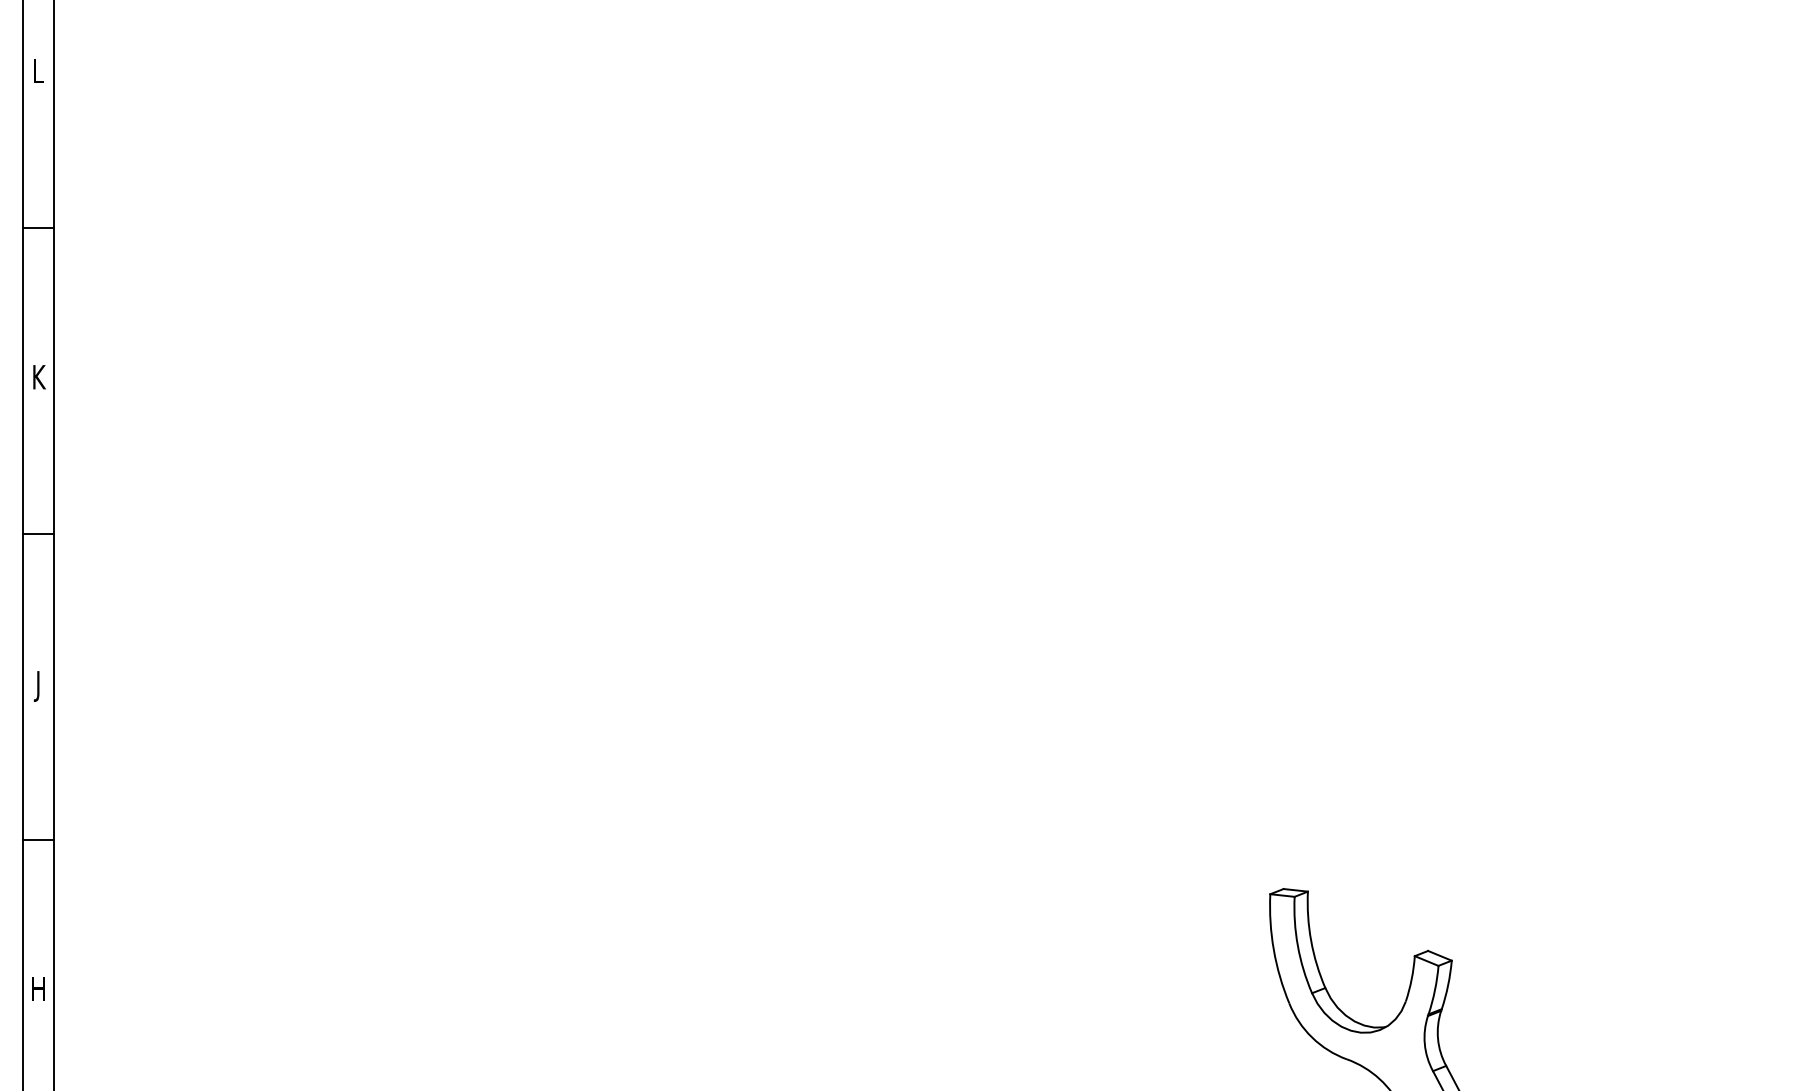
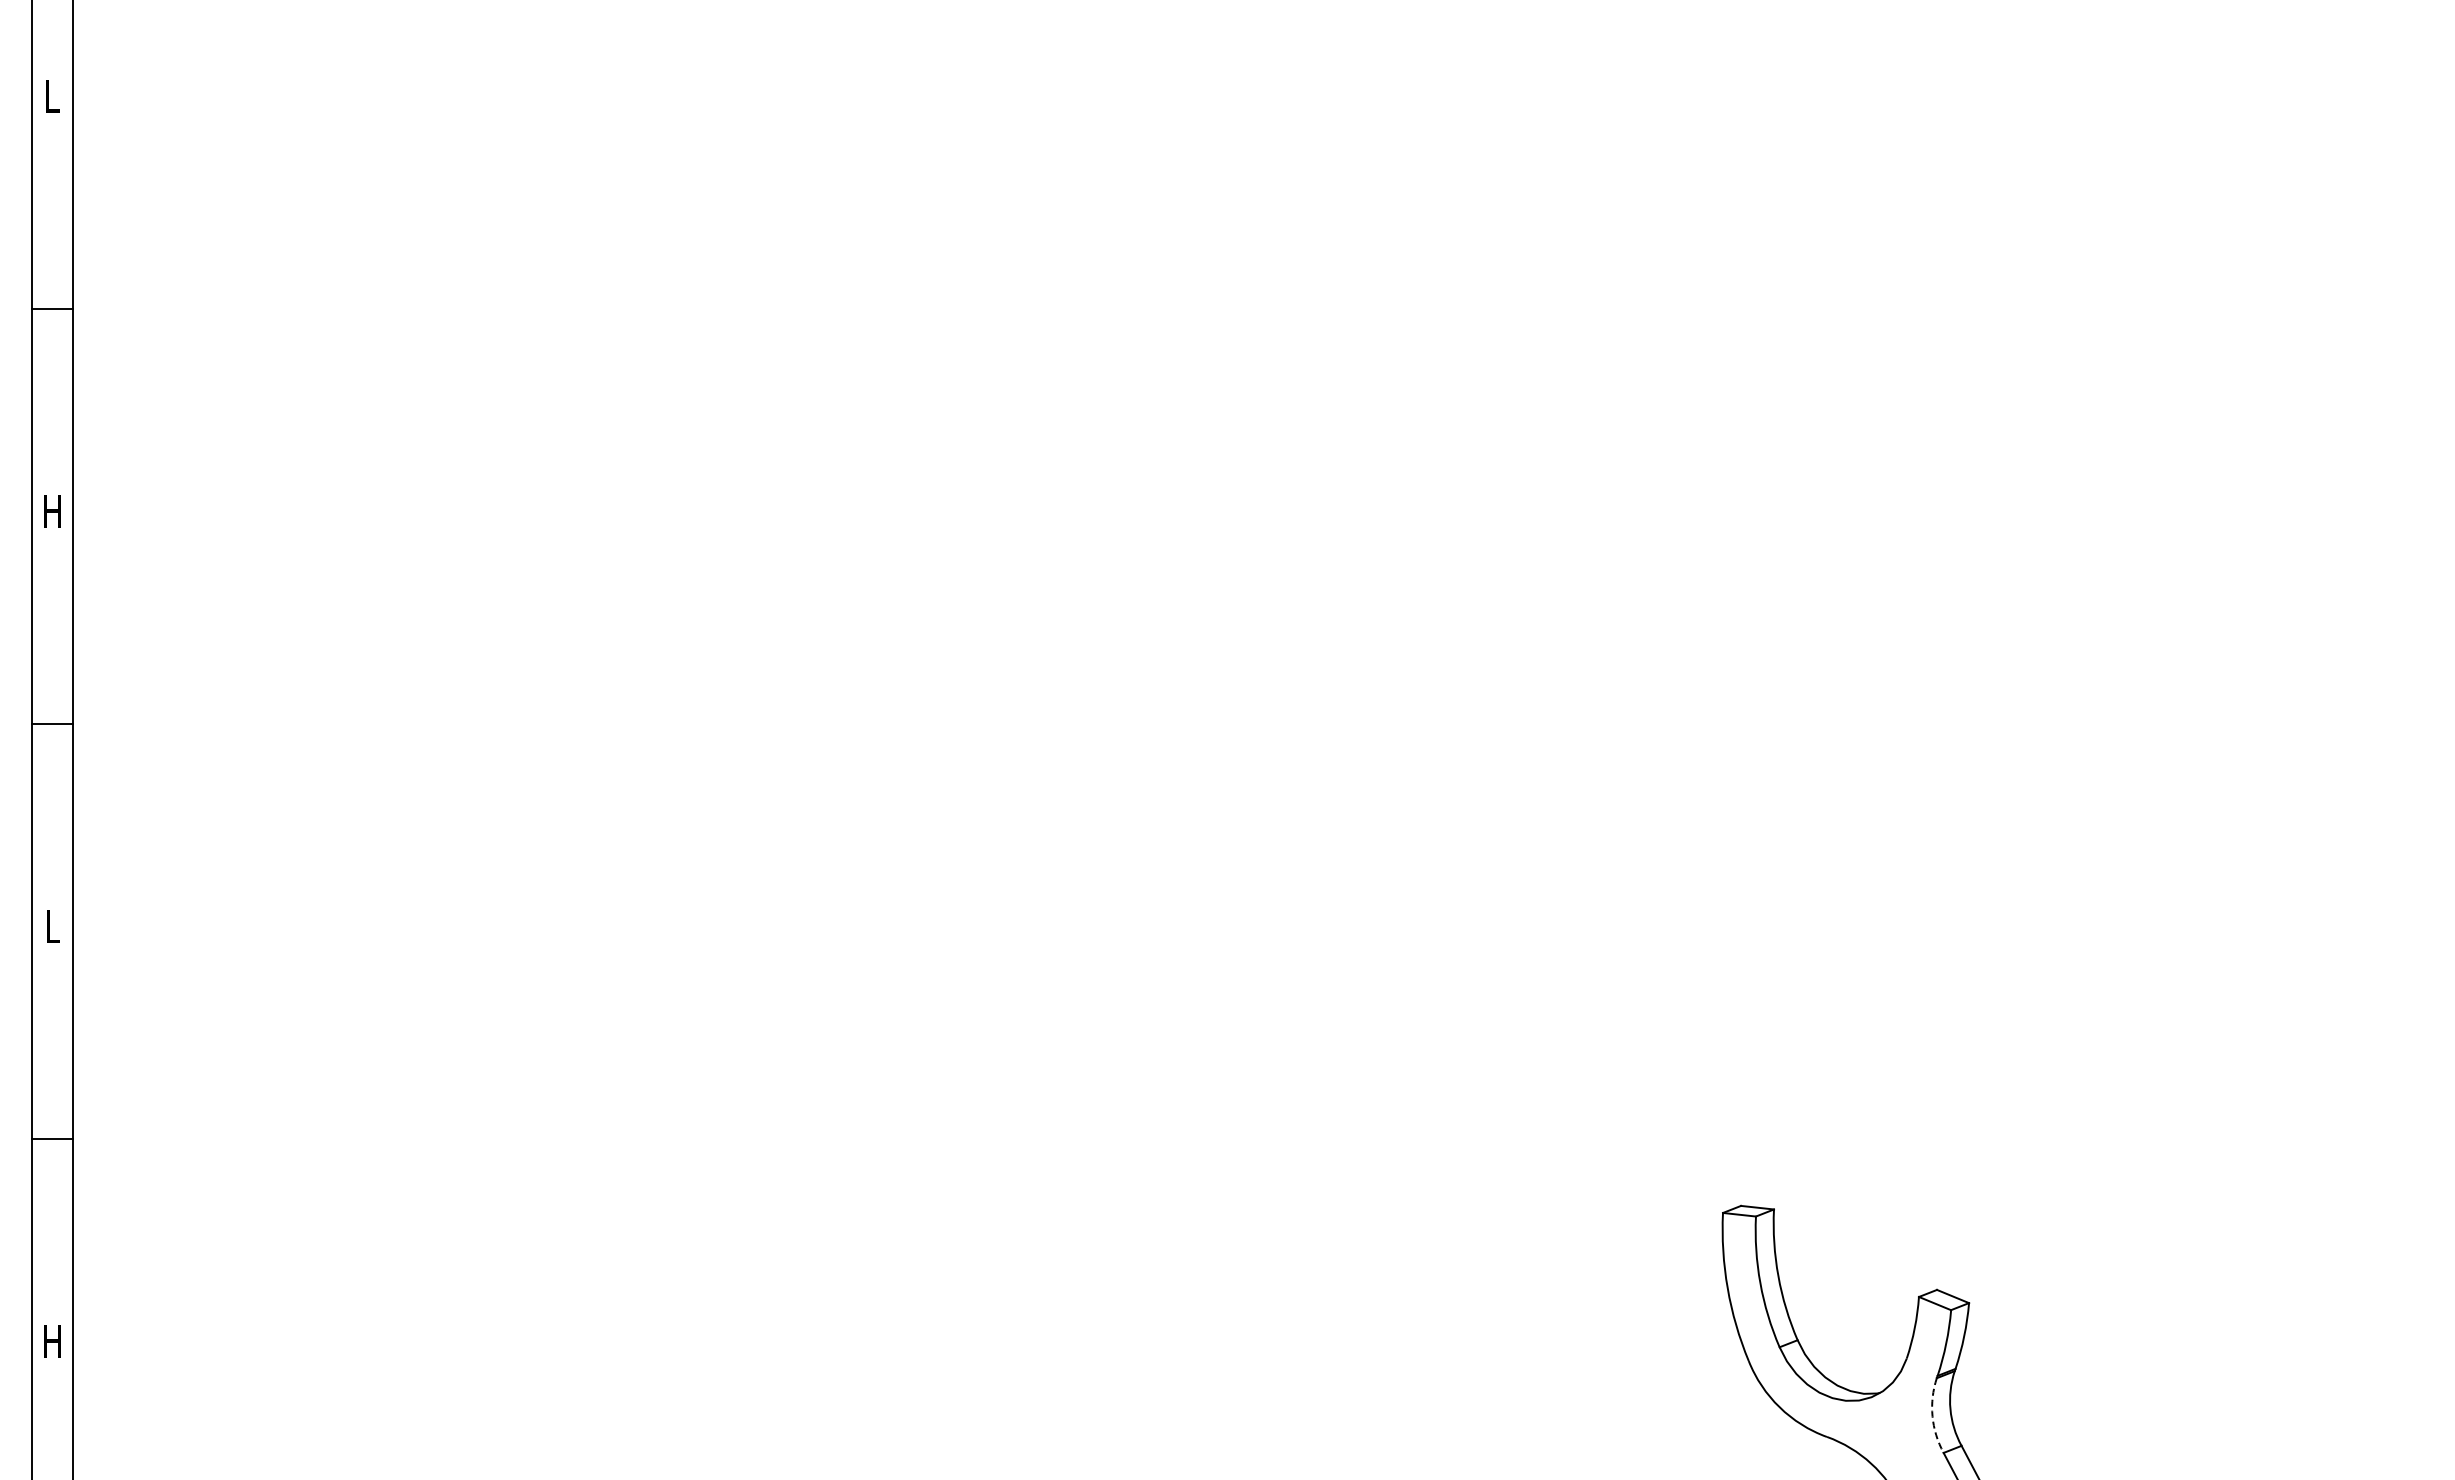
text: (39, 377) -> (53, 511), K -> H
text: (38, 686) -> (52, 931), J -> L
arc: (1424, 1044) -> (1932, 1416), solid -> dashed

